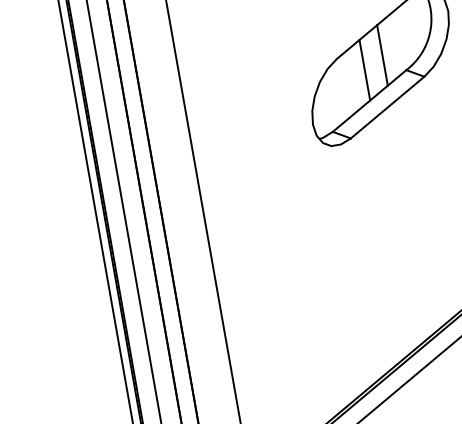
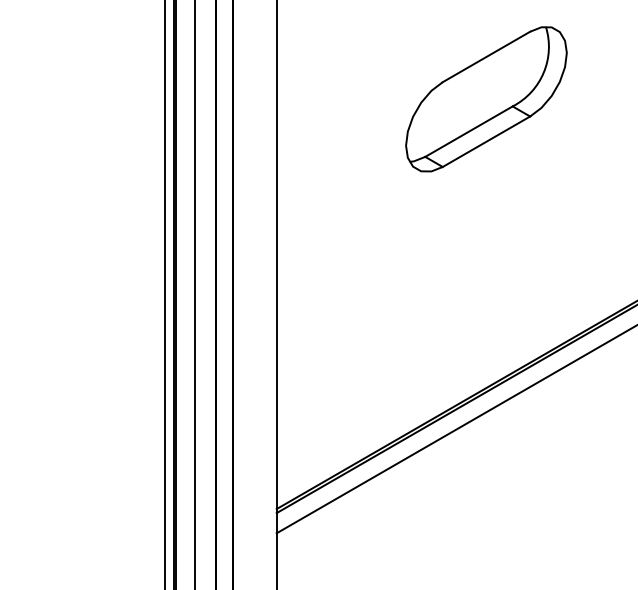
line: (382, 55) -> (490, 86), removed
line: (364, 69) -> (469, 98), removed

